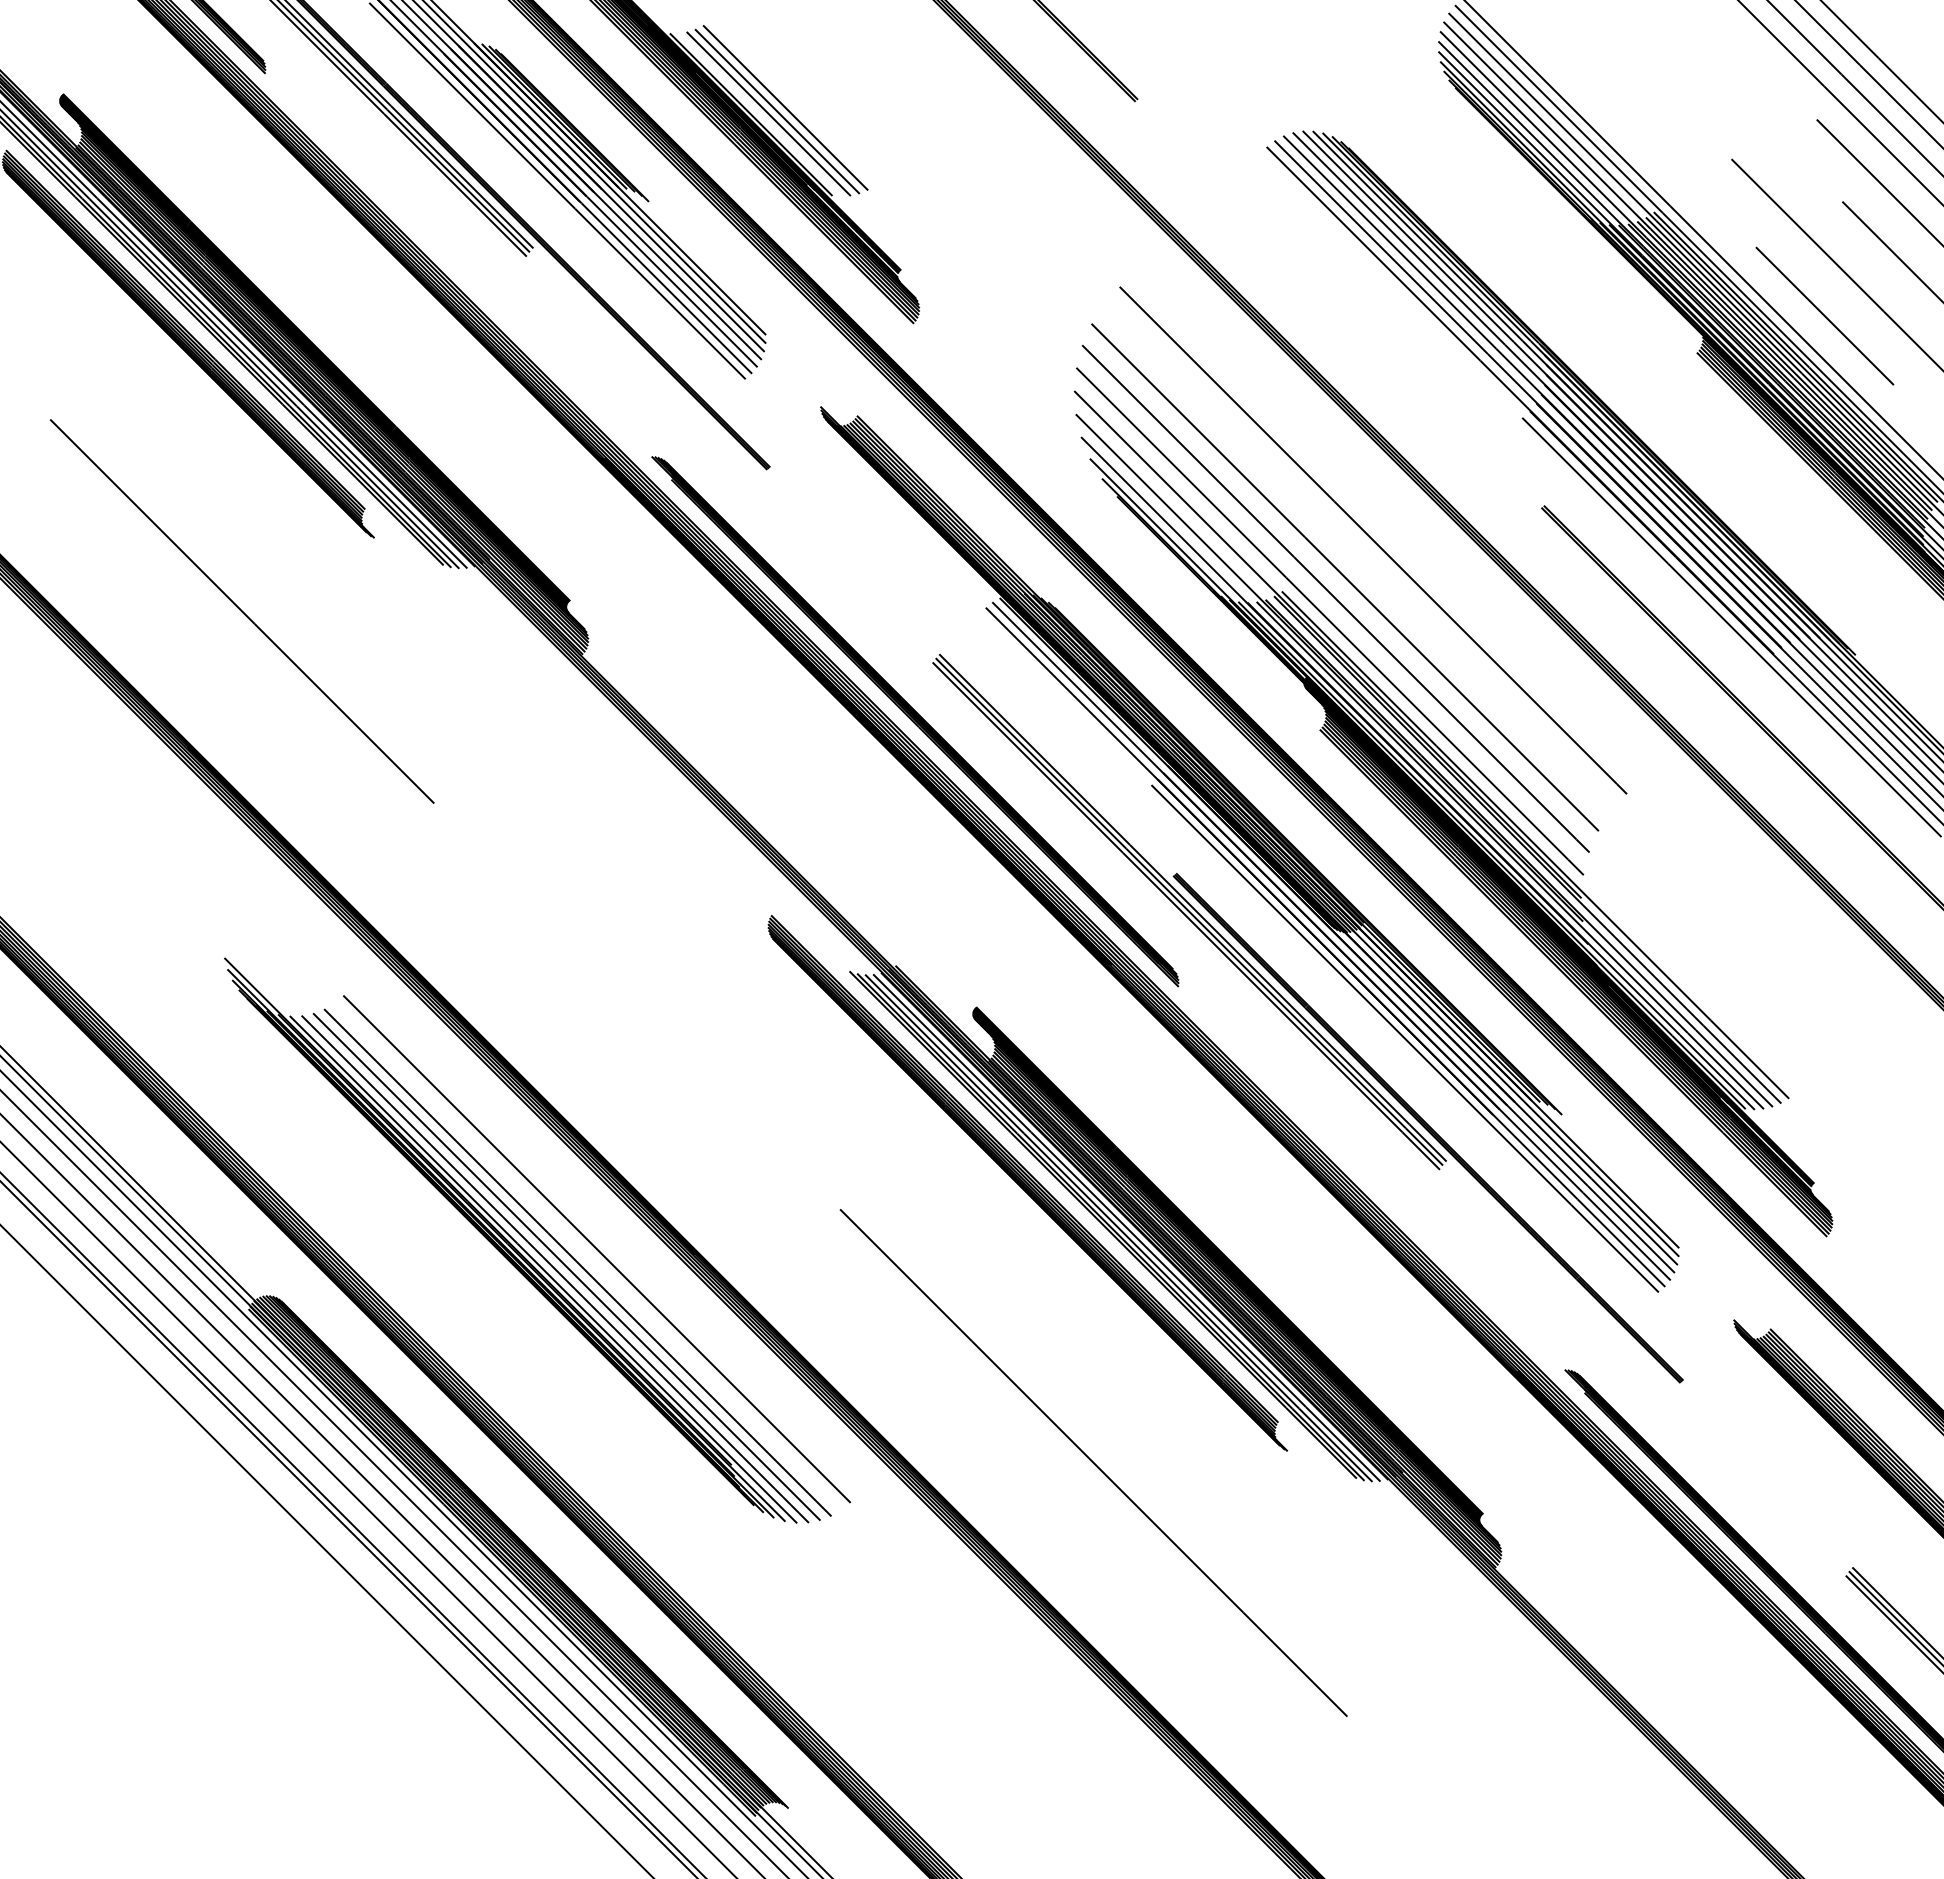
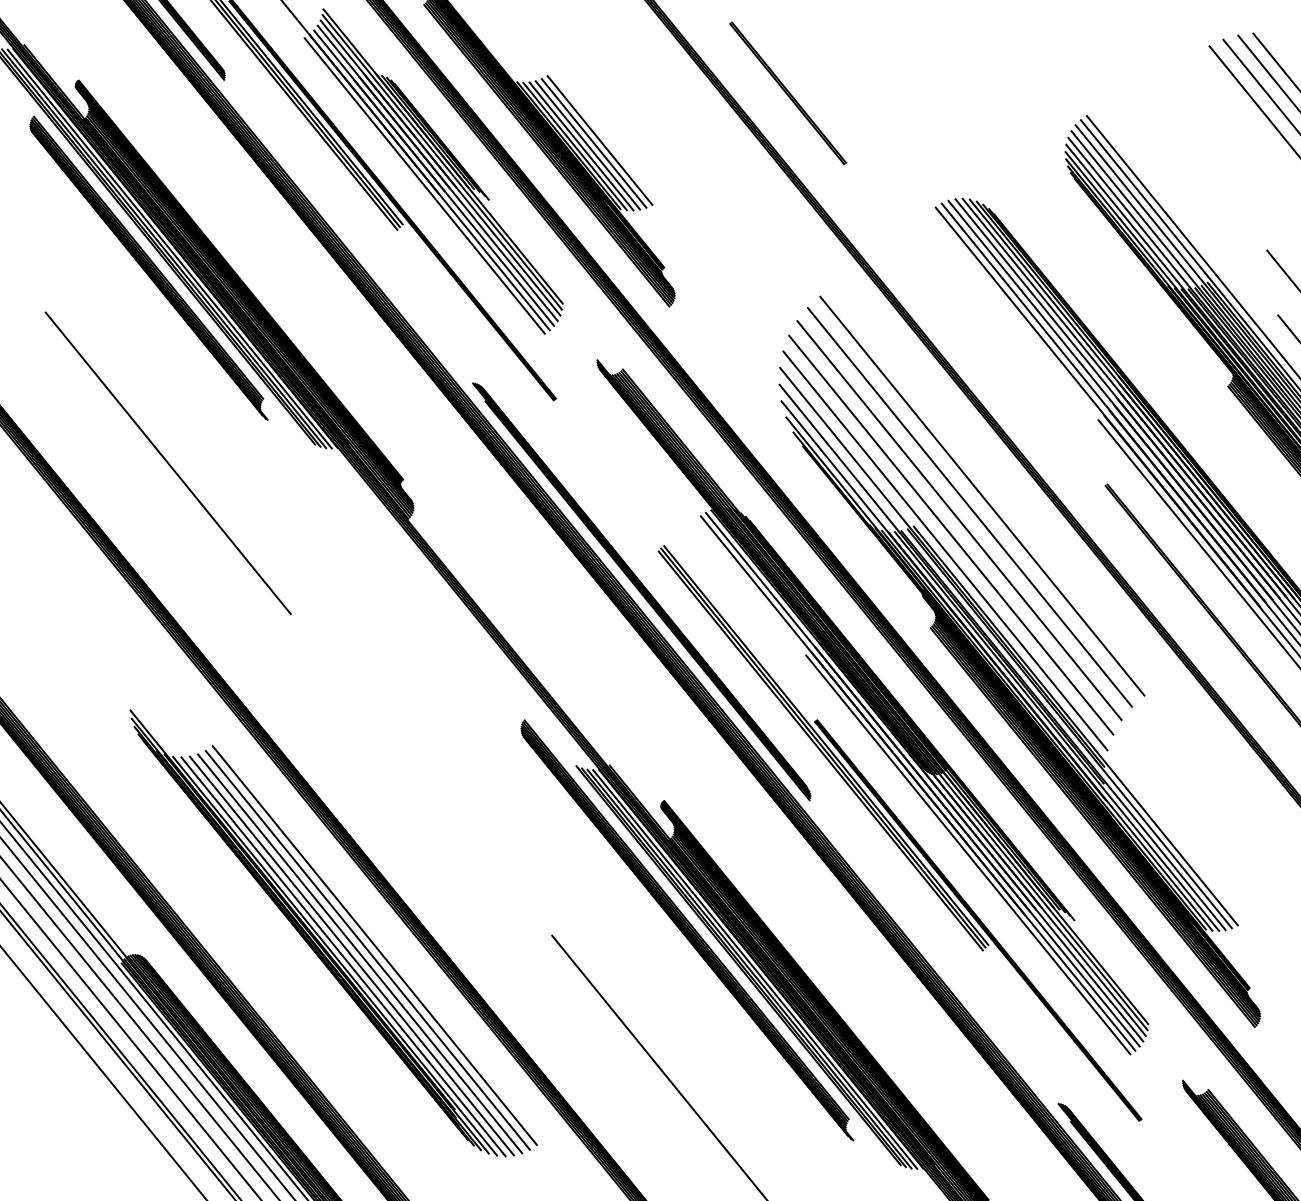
line: (793, 102) -> (600, 140), added
line: (759, 114) -> (574, 146), added
line: (1357, 557) -> (969, 507), added
line: (587, 1256) -> (367, 950), added

